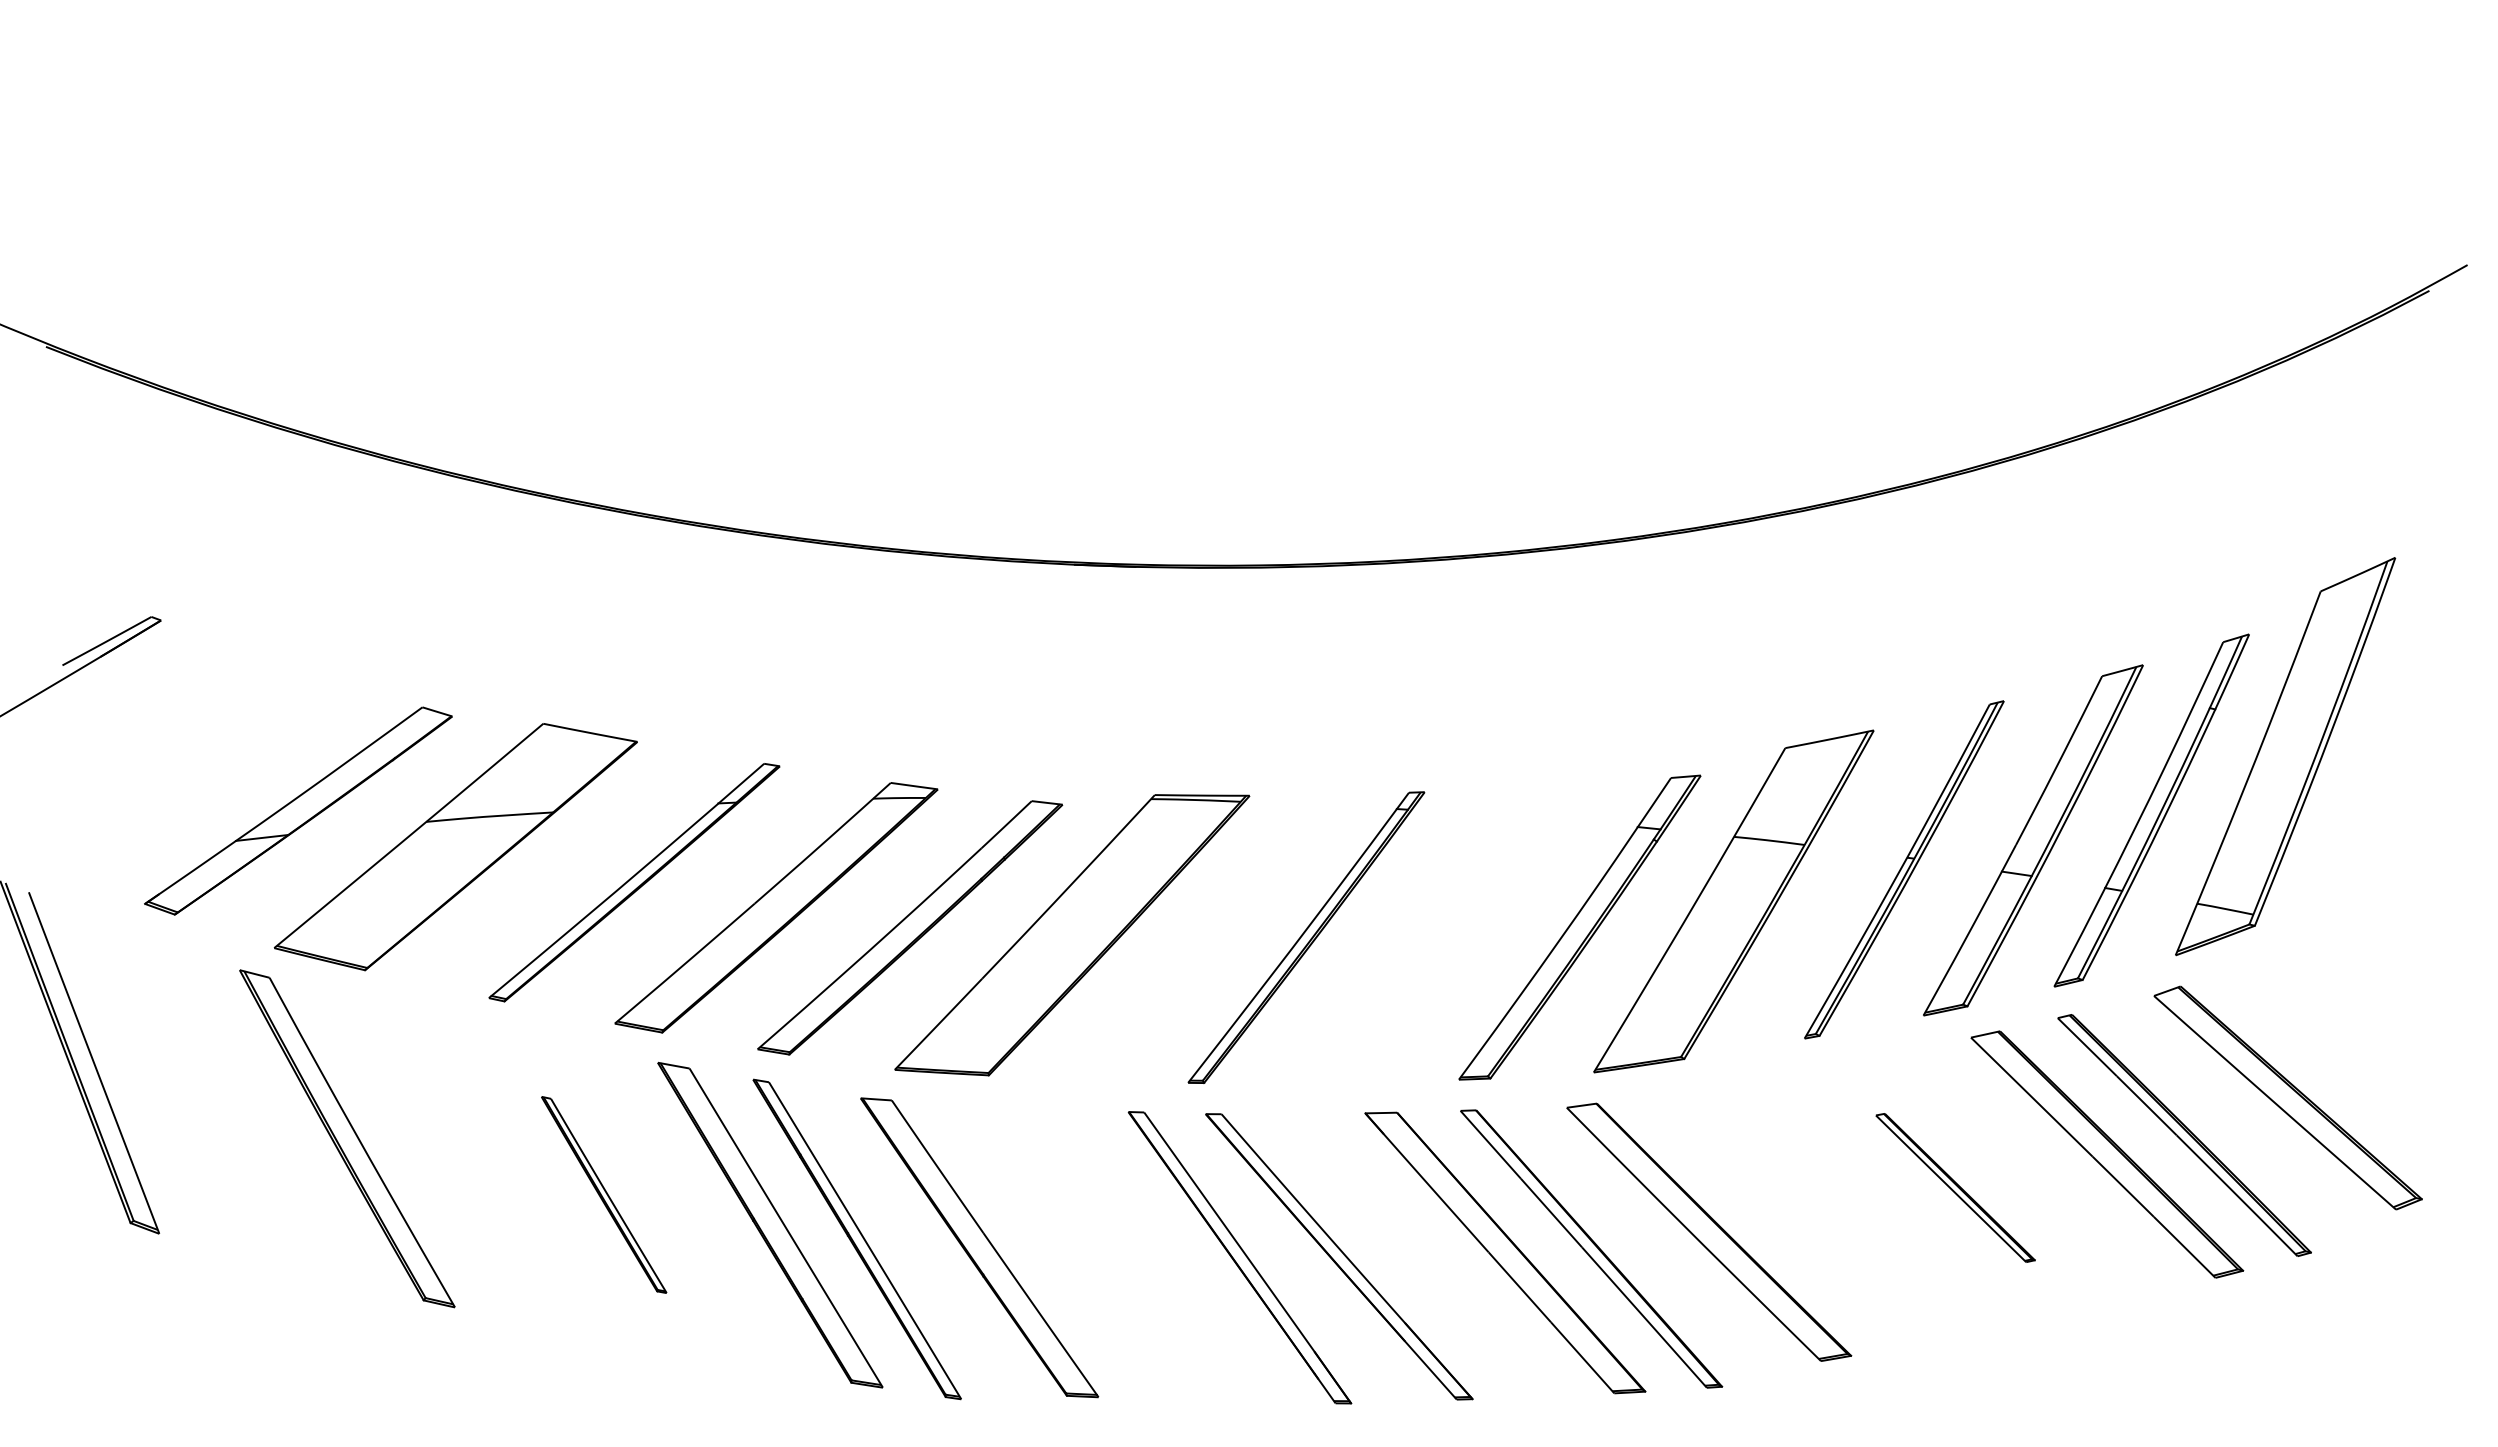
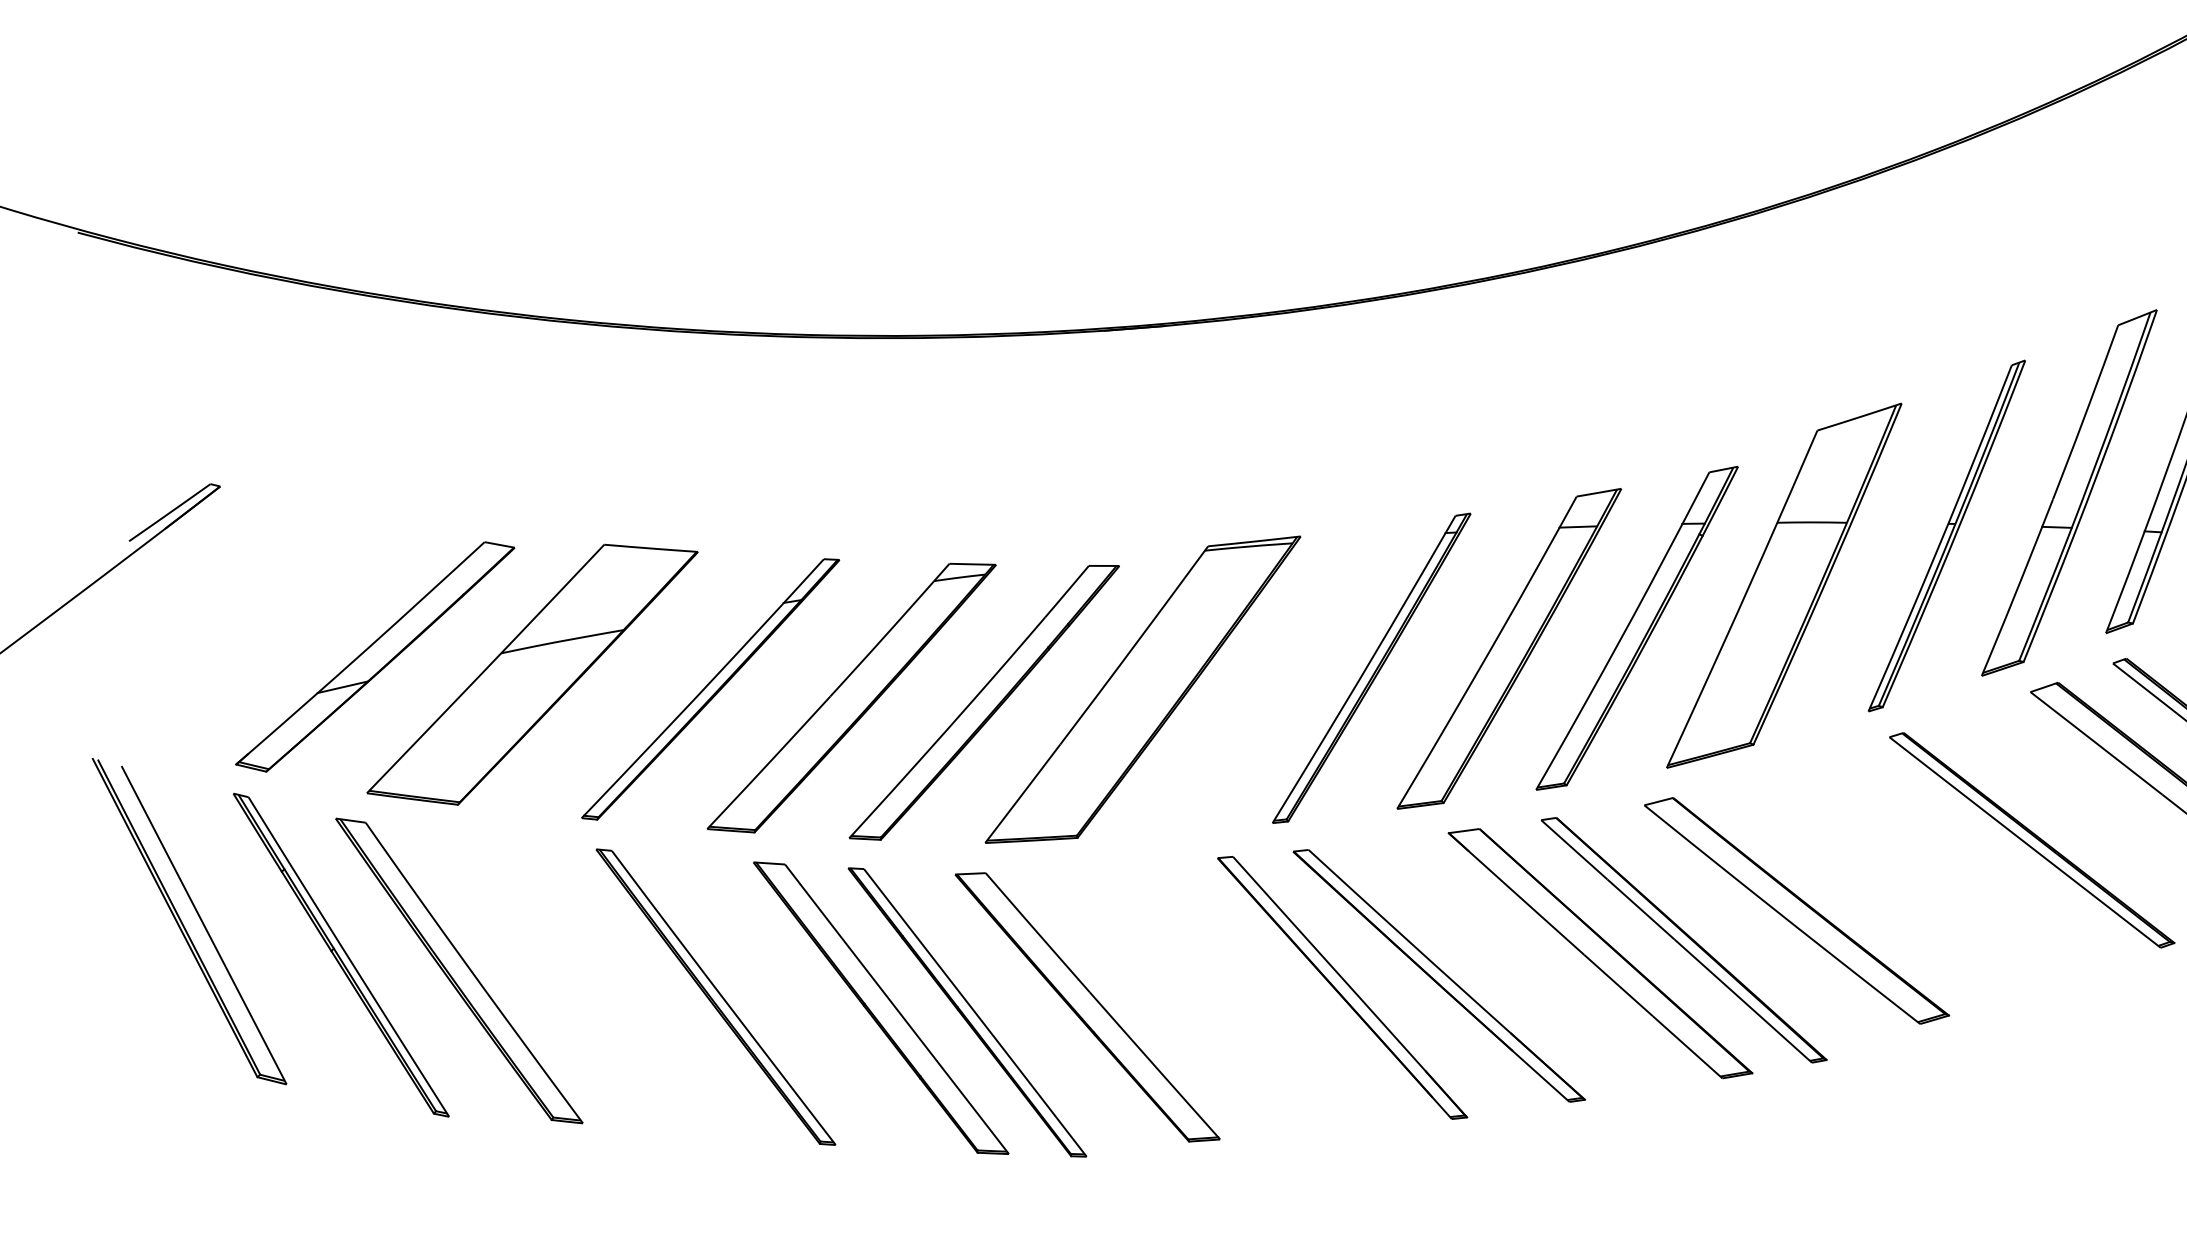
part: (1447, 933) -> (1508, 648), added
part: (229, 1109) -> (341, 955), added
part: (1955, 1187) -> (2032, 839), size x1.67
part: (603, 1194) -> (715, 996), size x1.67

